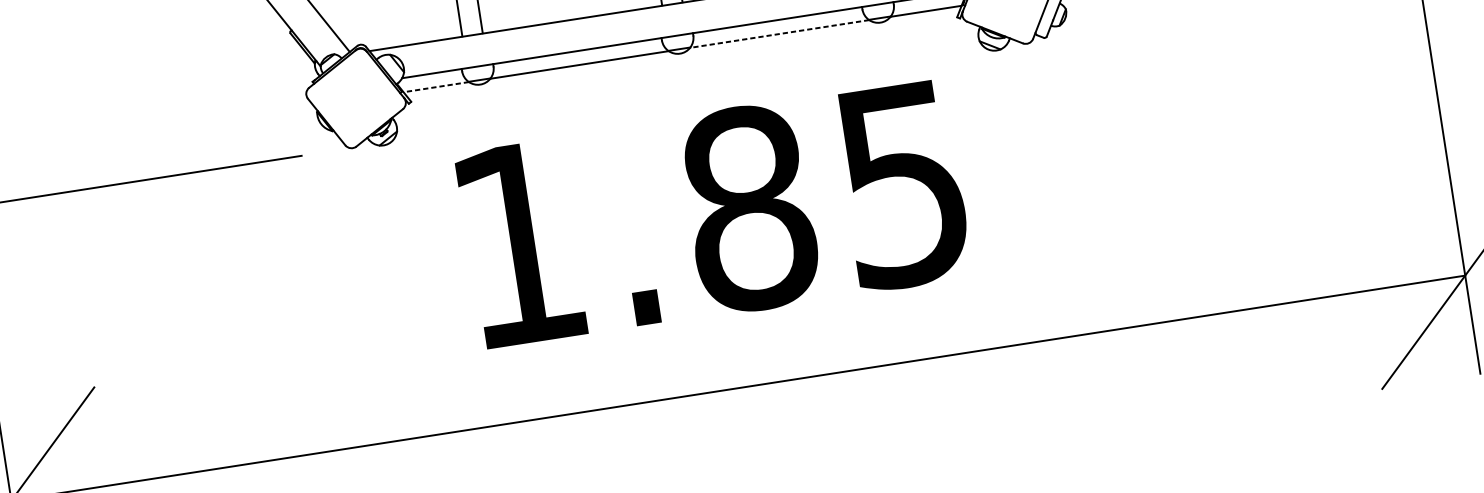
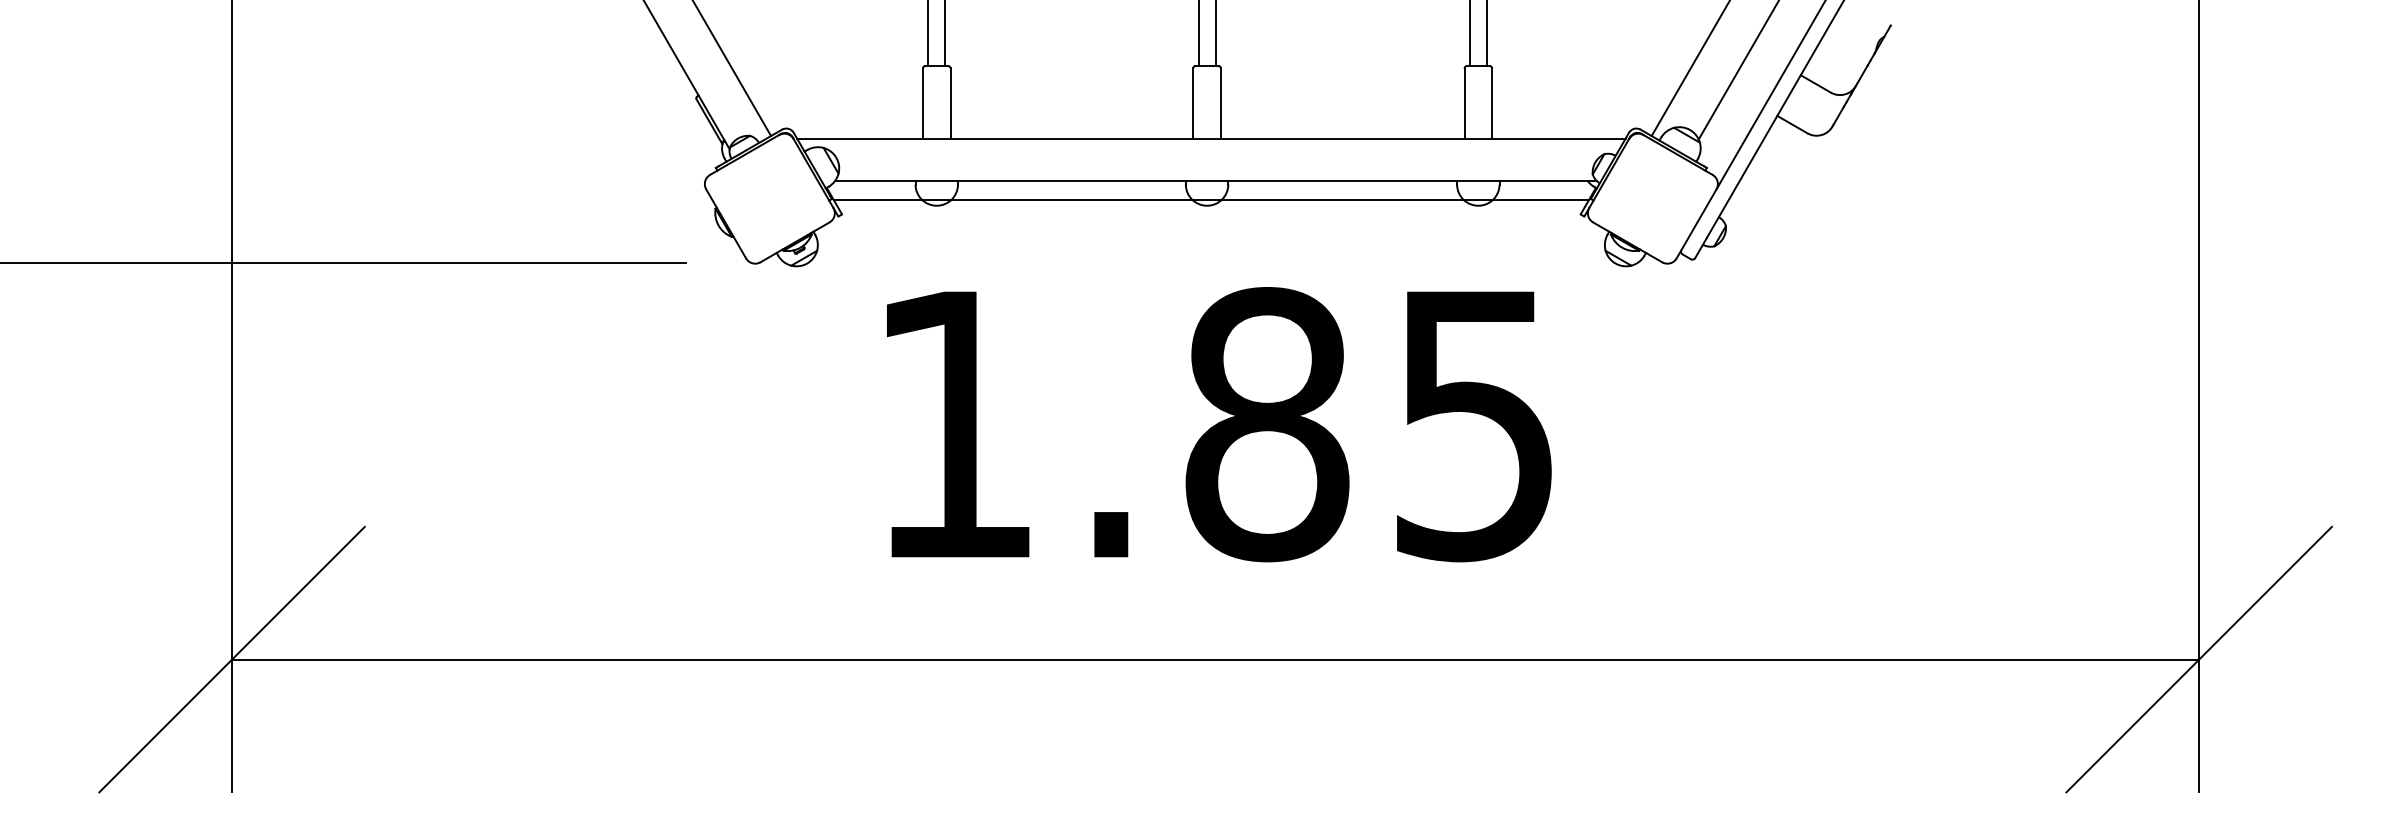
line: (779, 34) -> (1342, 200), dashed -> solid
line: (435, 87) -> (877, 200), dashed -> solid

